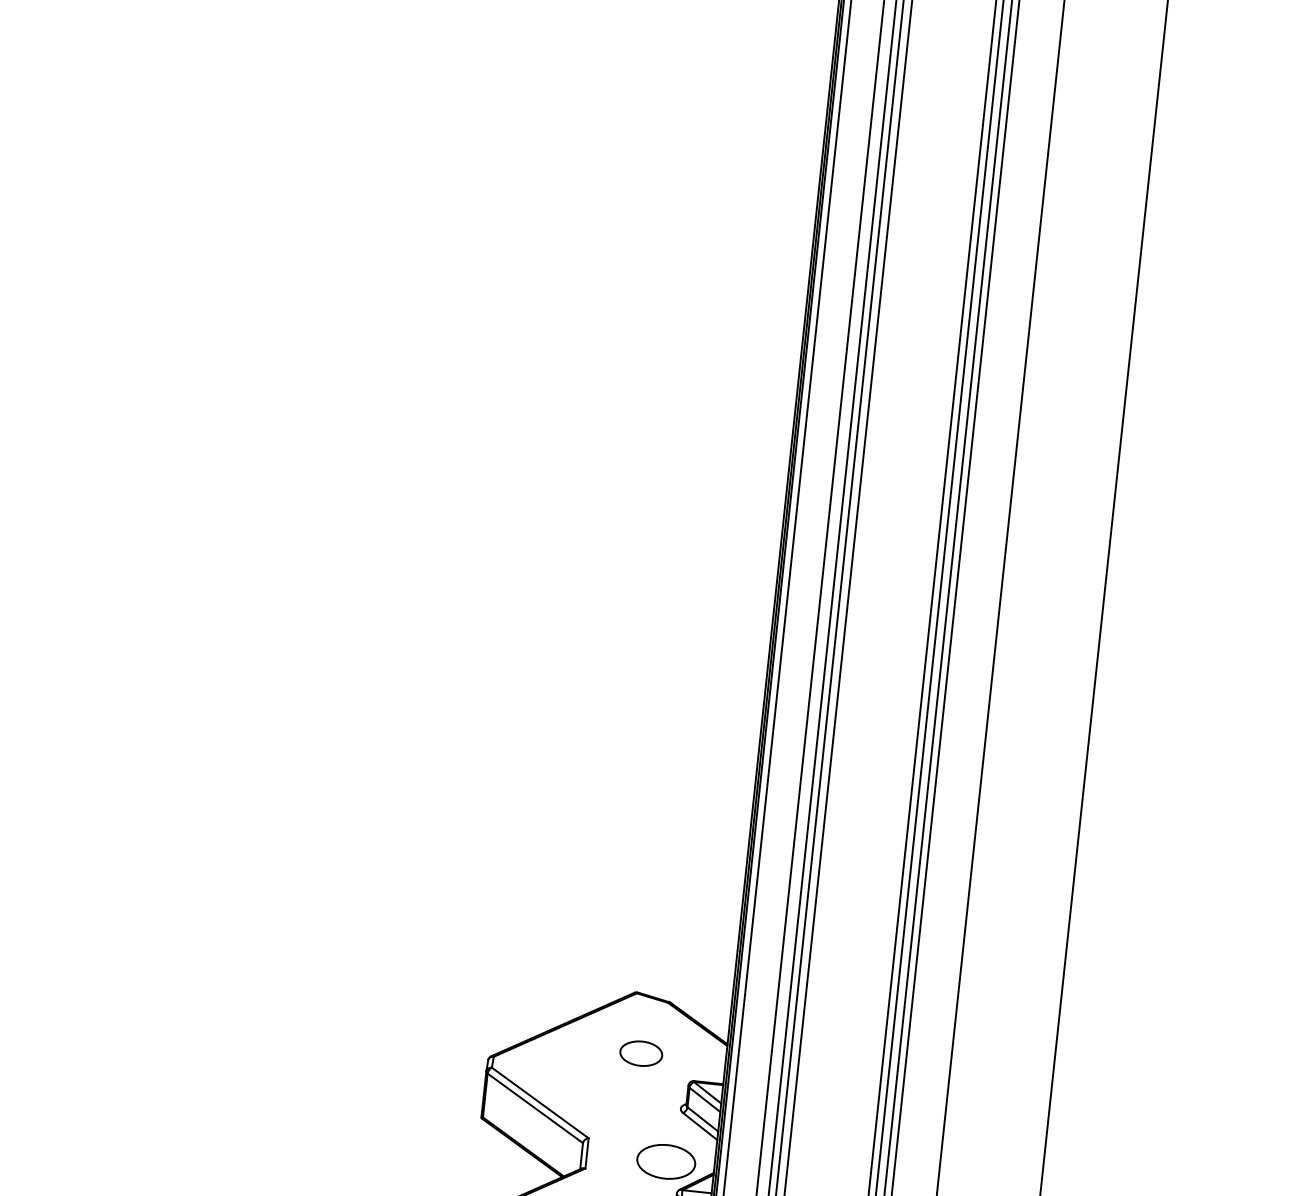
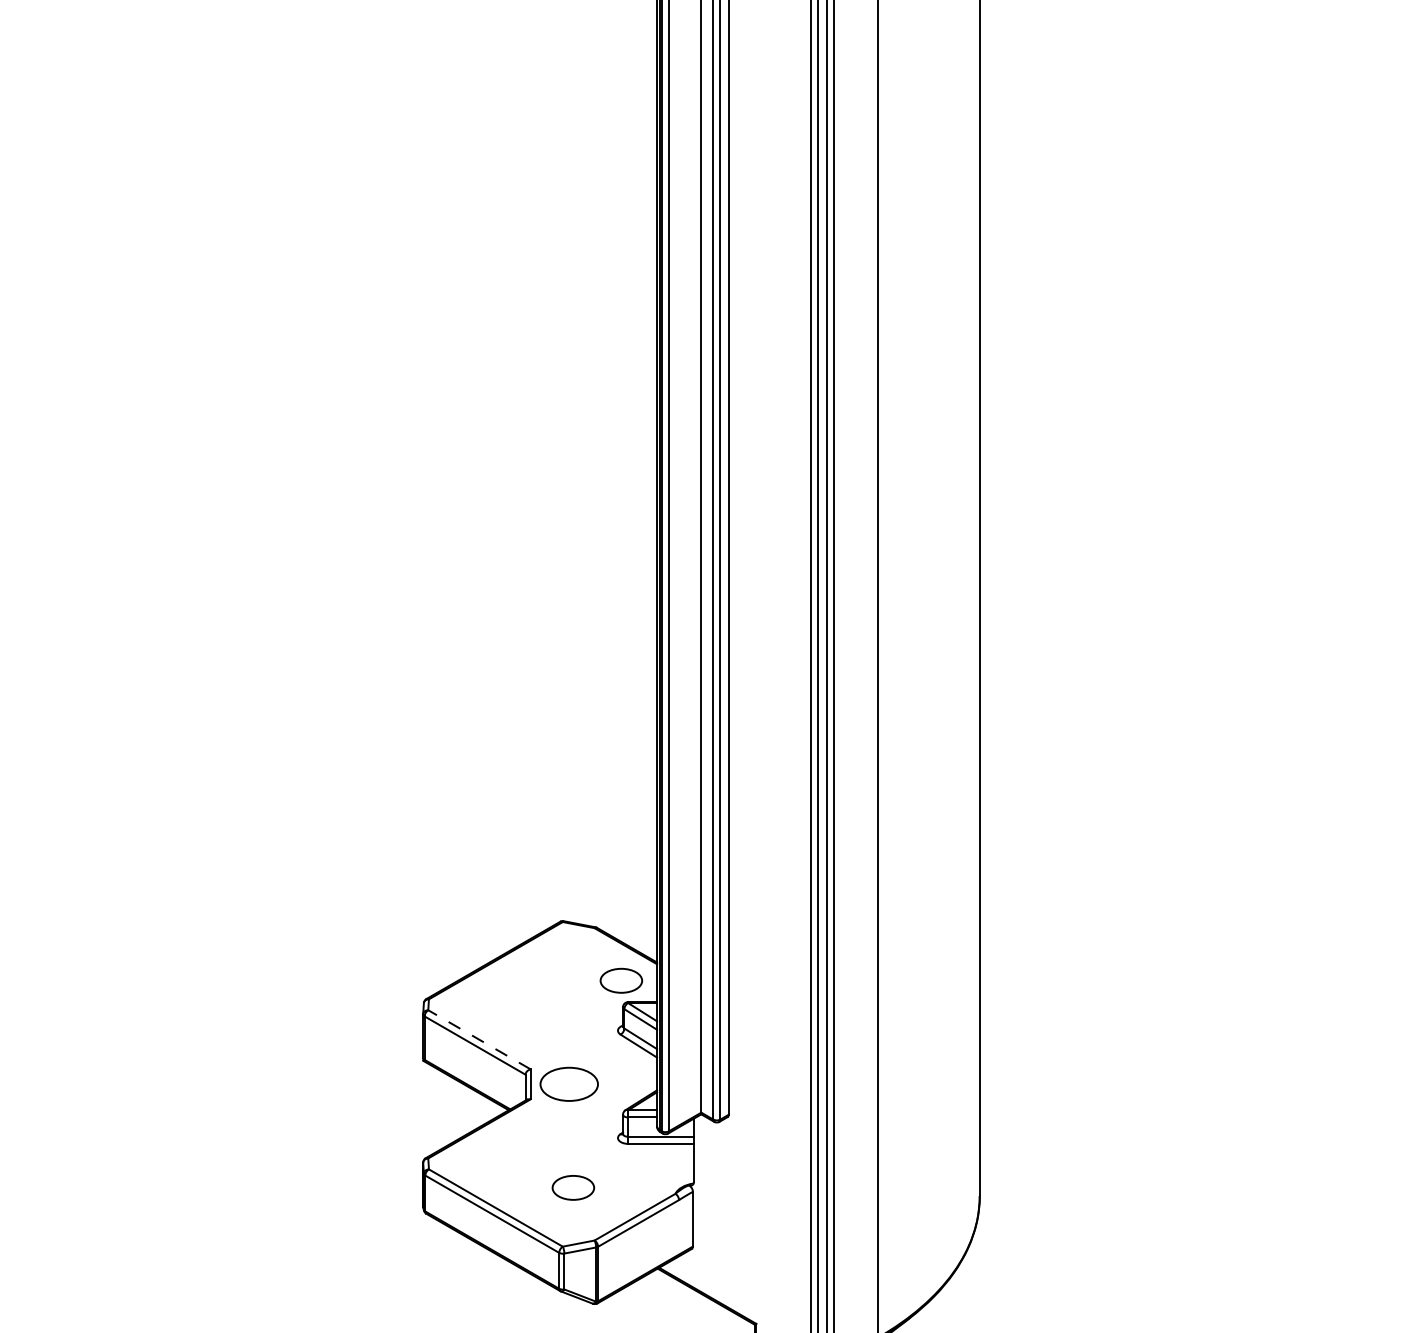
part: (641, 1053) -> (621, 980), moved
line: (540, 1102) -> (479, 1039), solid -> dashed
part: (665, 1160) -> (568, 1083), moved

